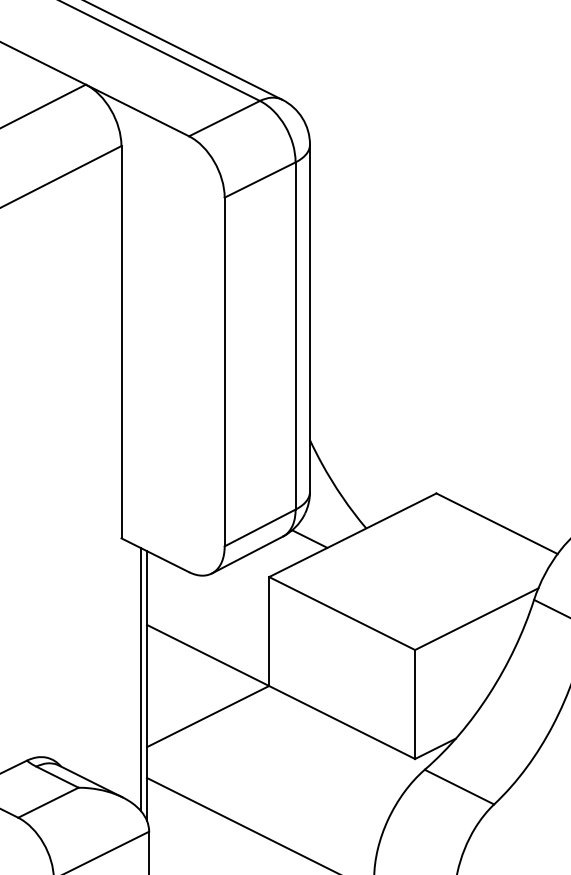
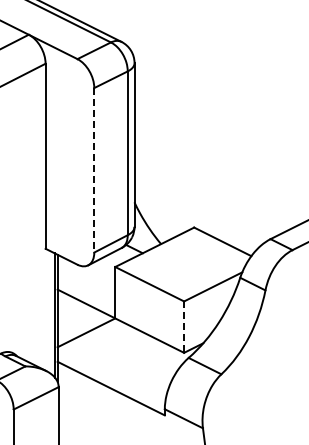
line: (225, 372) -> (94, 170), solid -> dashed
line: (415, 705) -> (184, 327), solid -> dashed

